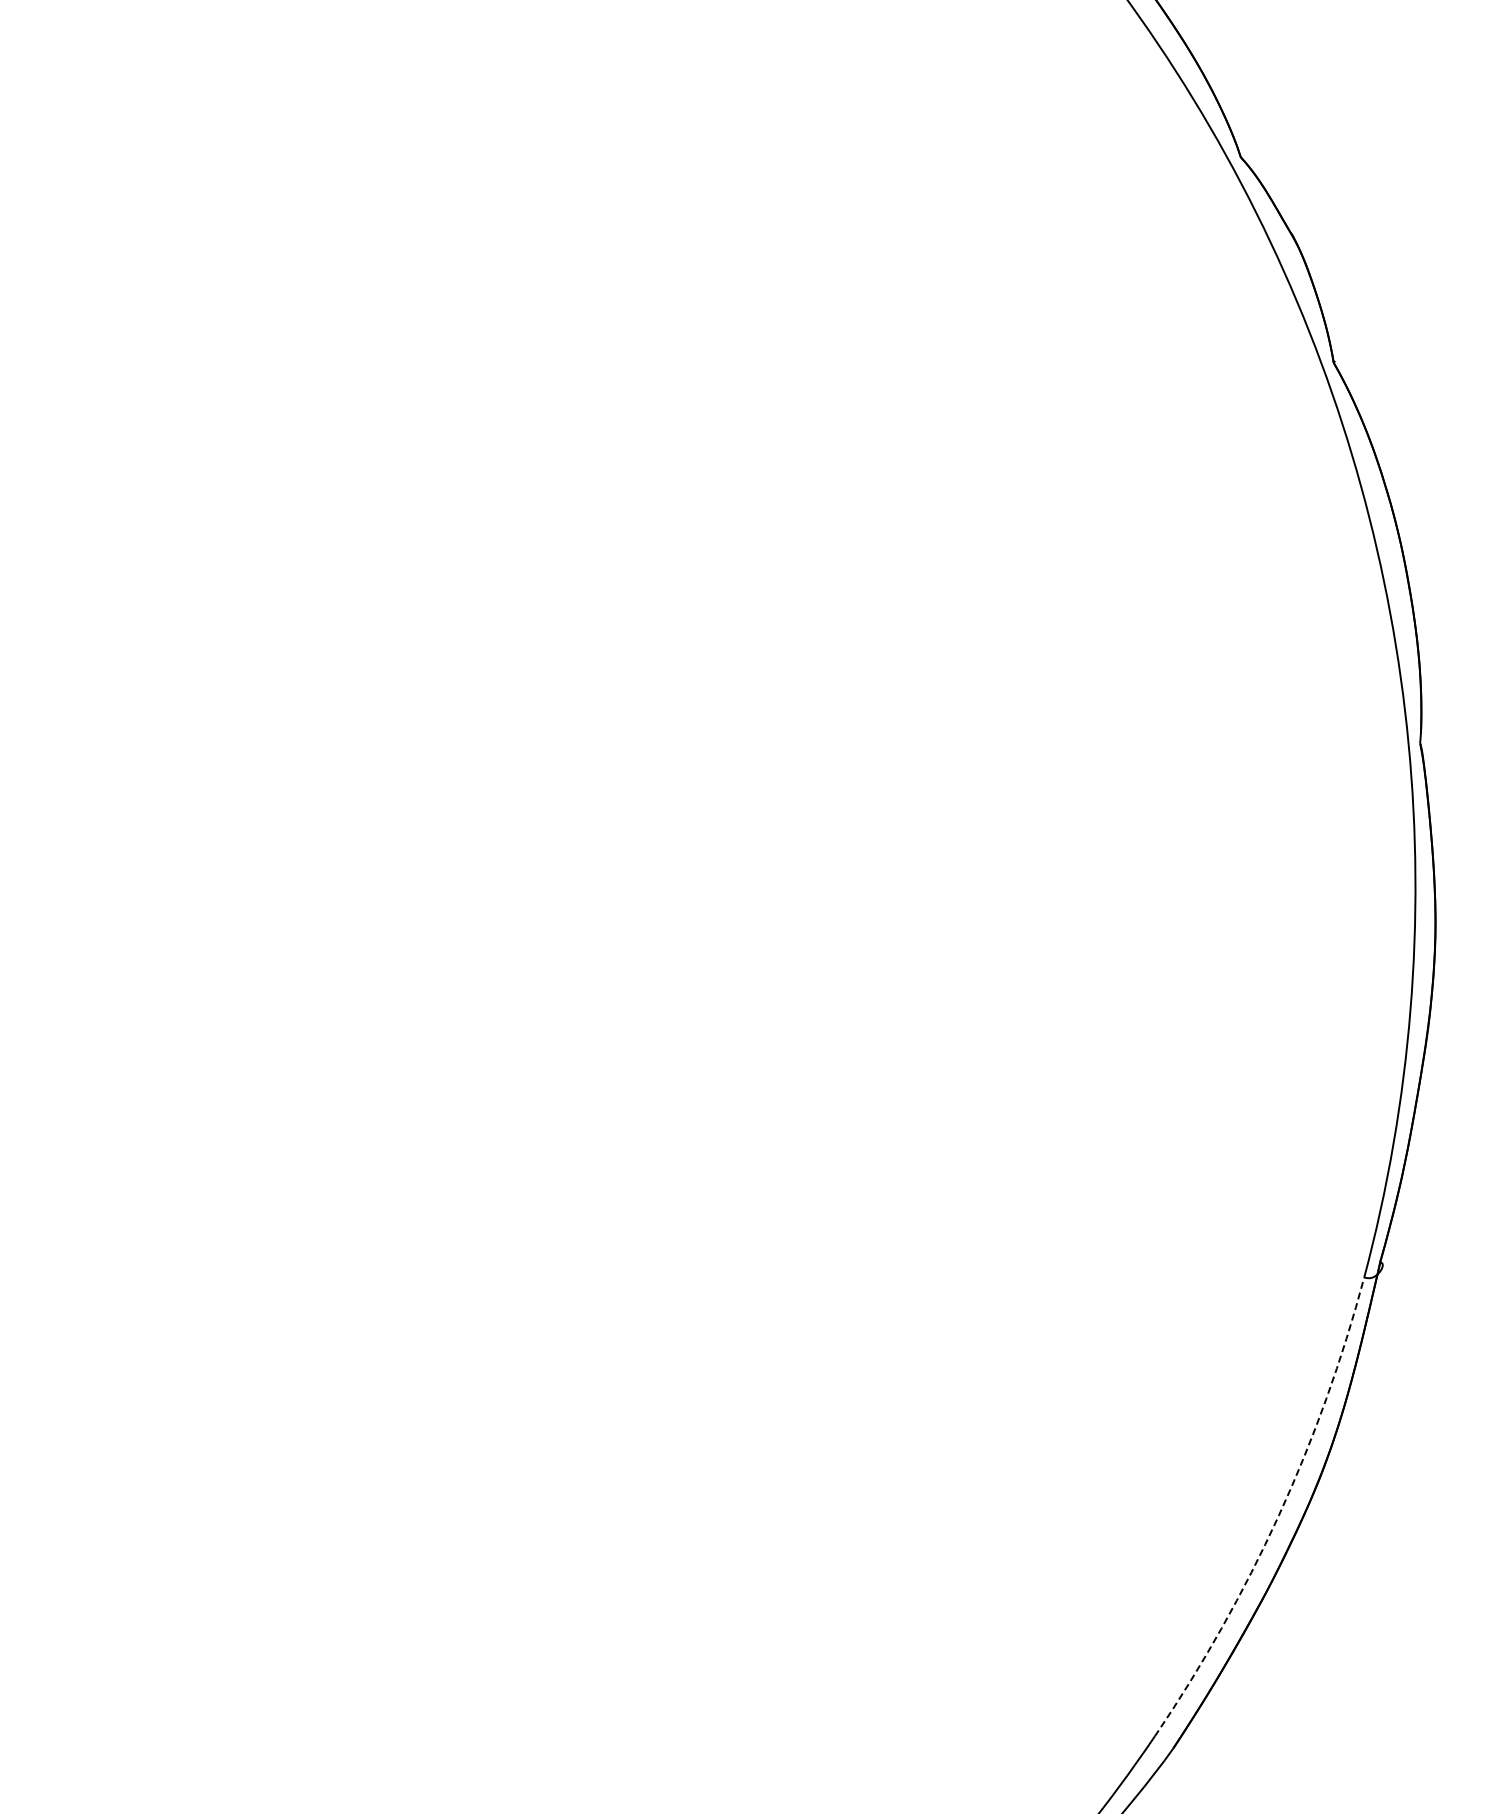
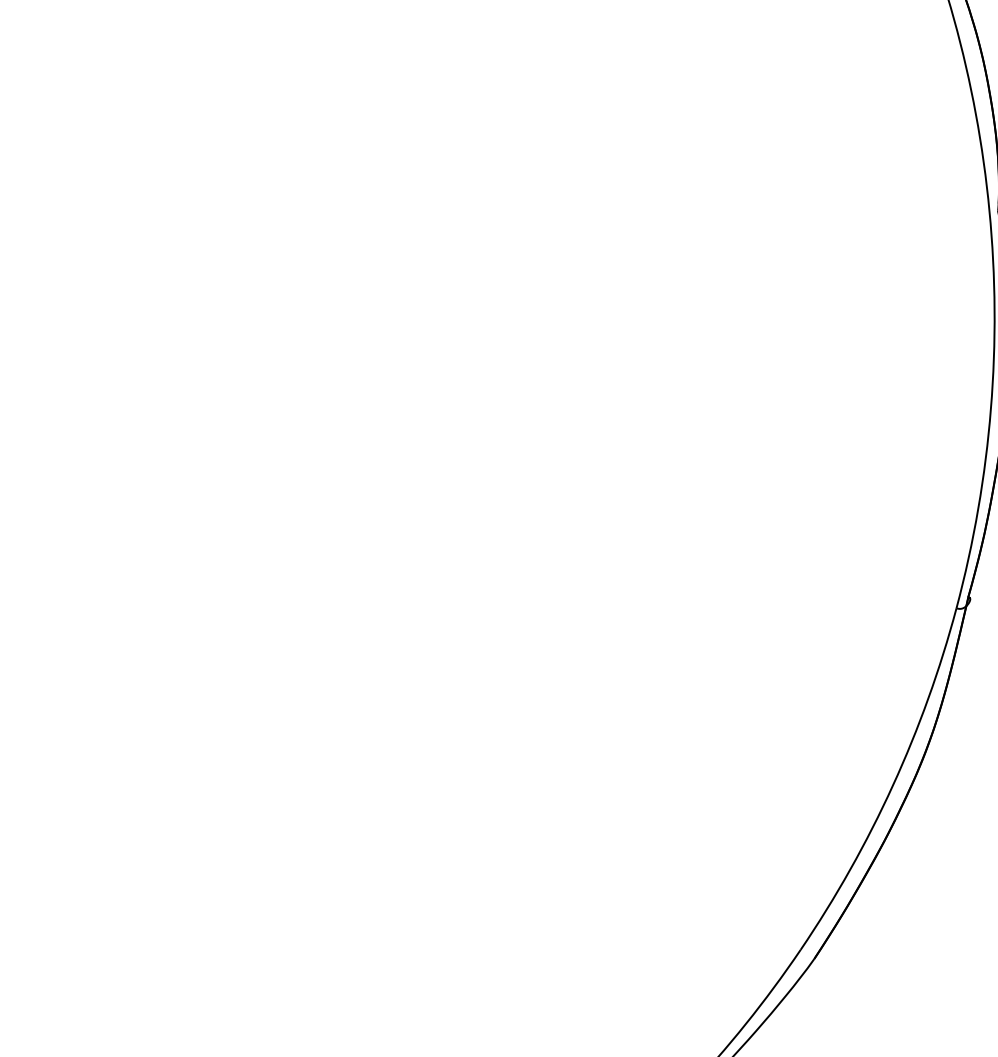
arc: (1278, 1515) -> (892, 785), dashed -> solid

